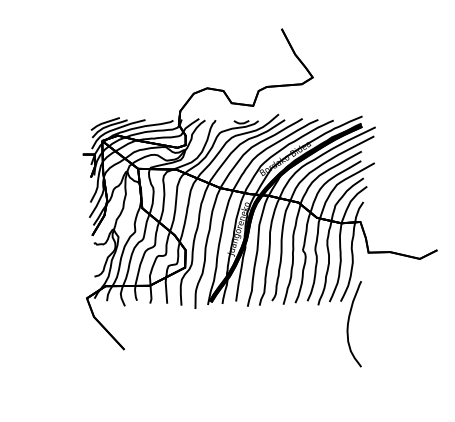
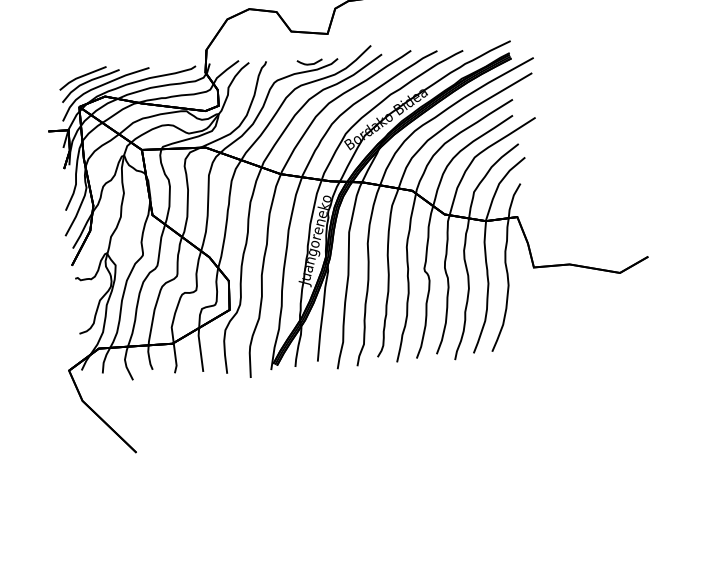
part: (353, 324) -> (515, 388), removed

